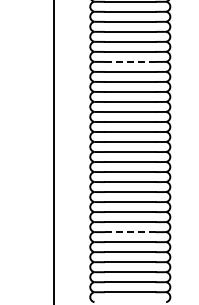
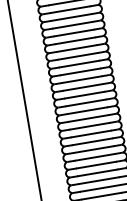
line: (130, 61) -> (76, 48), dashed -> solid
line: (130, 232) -> (99, 180), dashed -> solid

